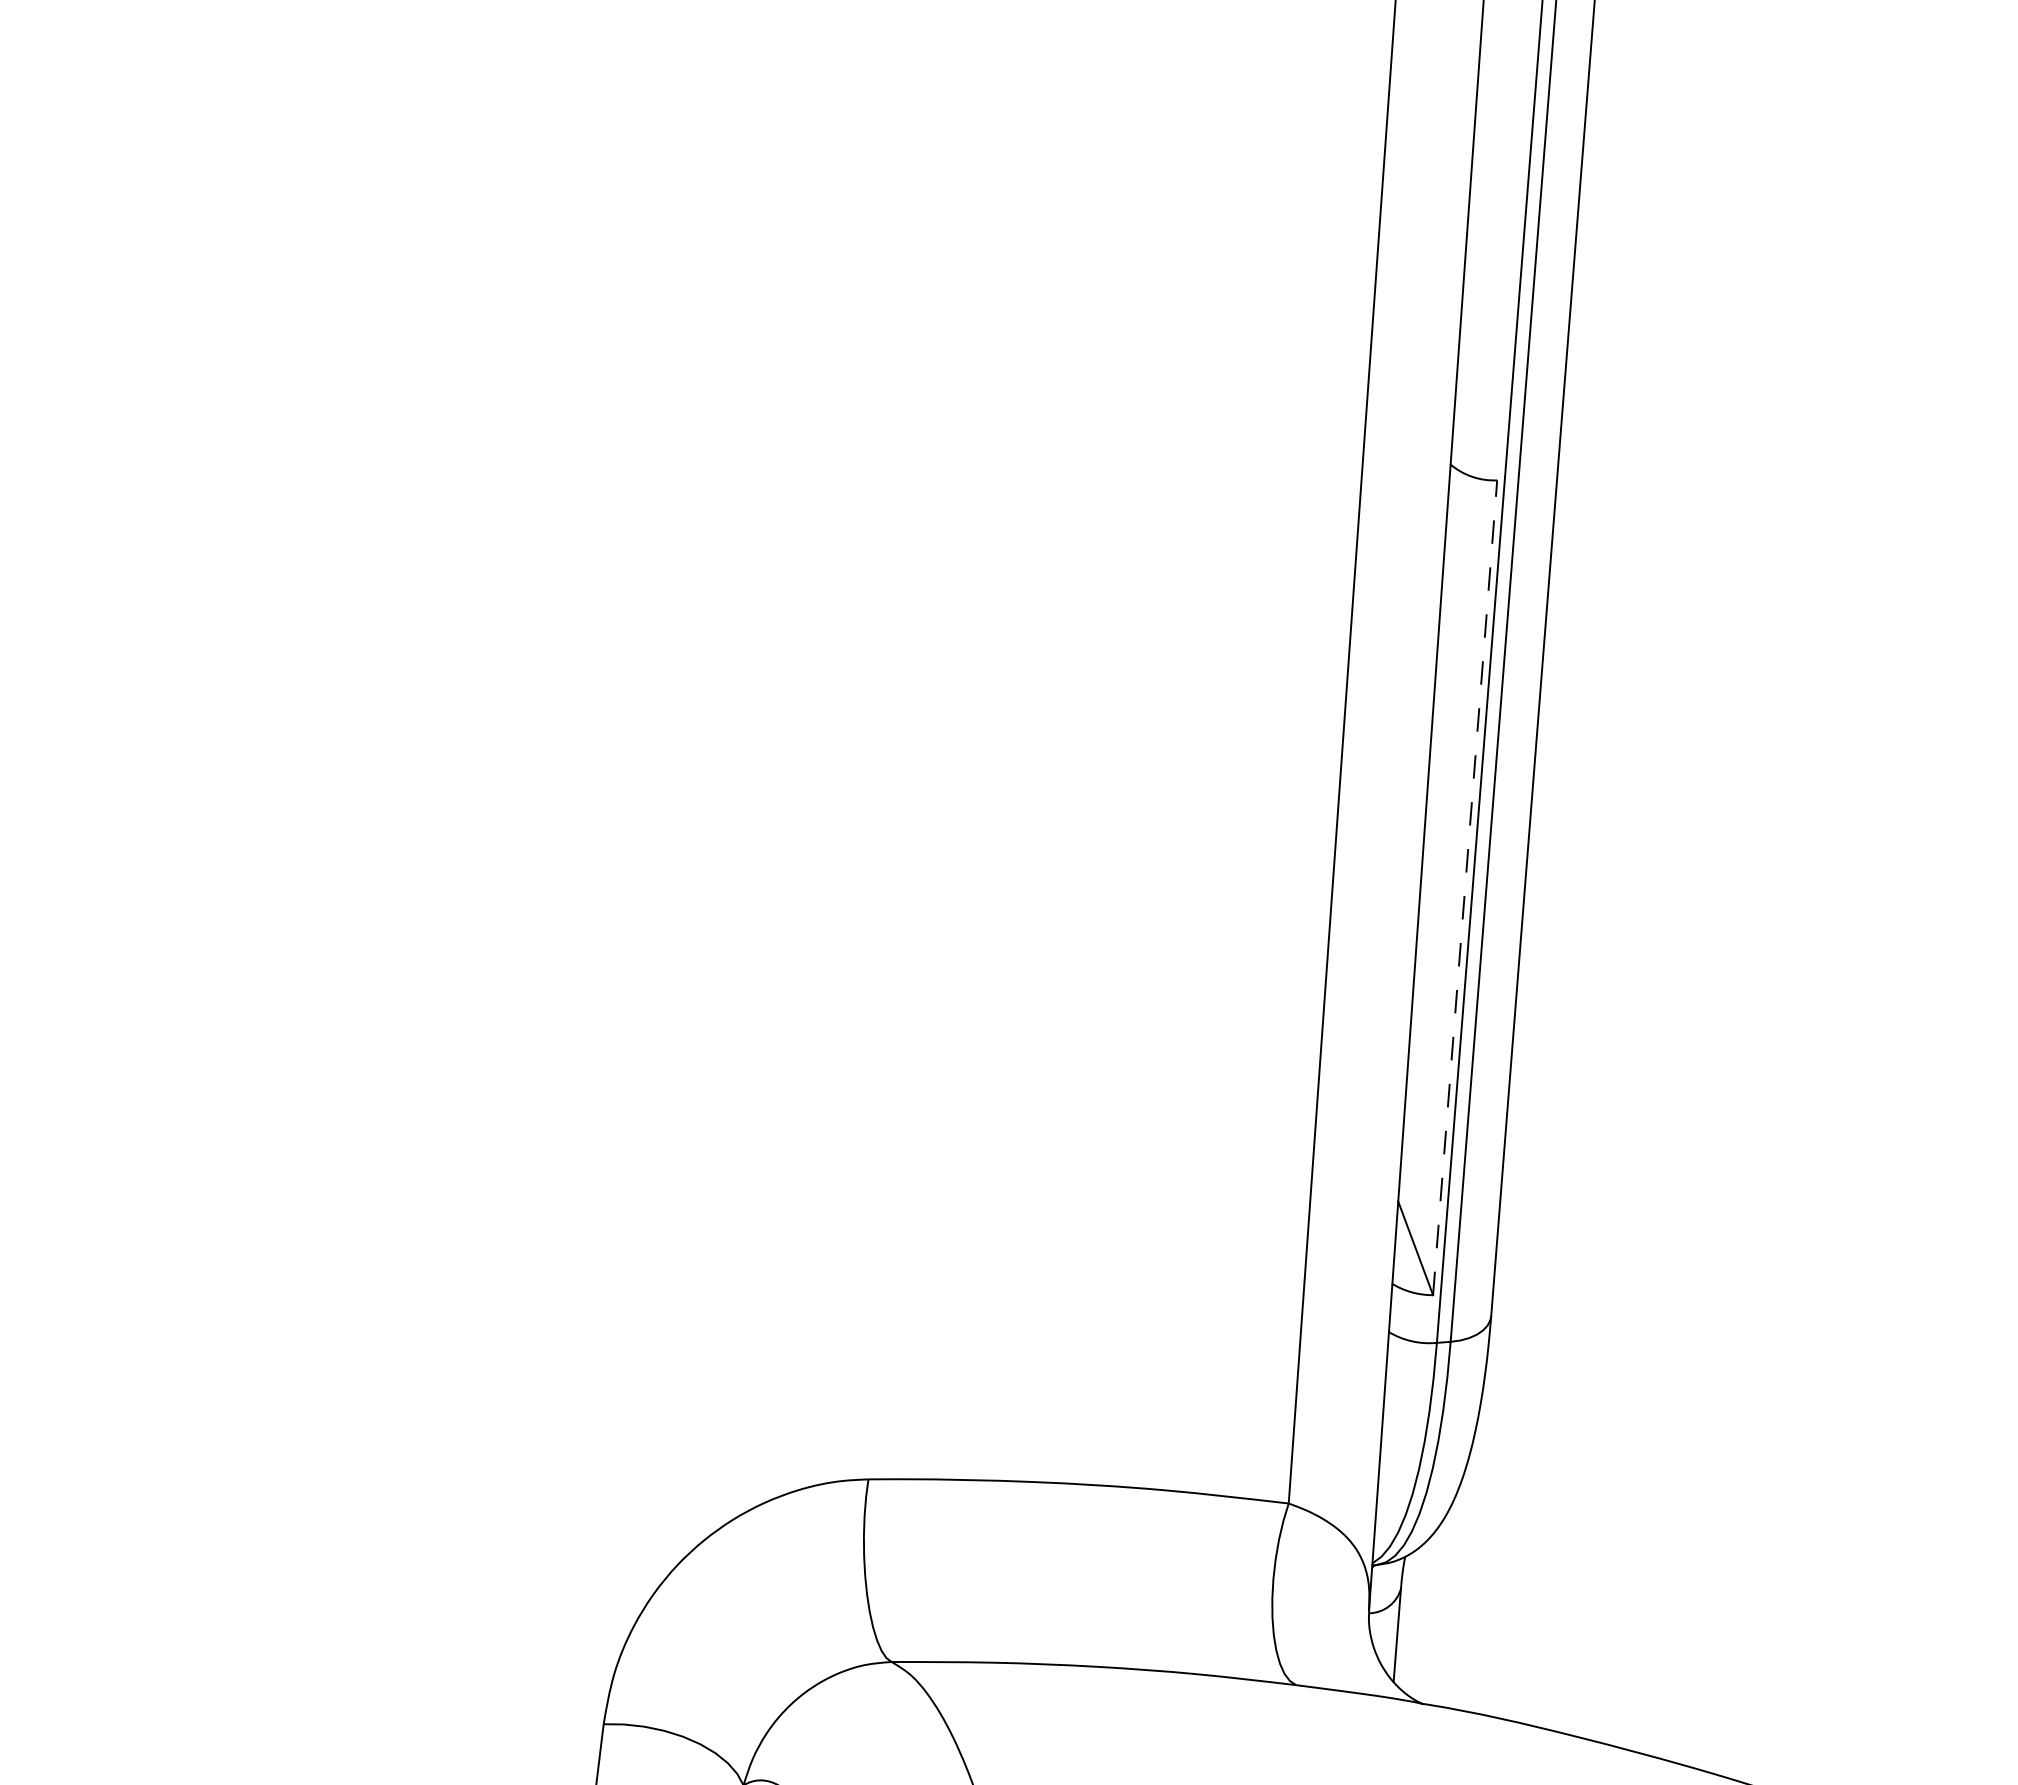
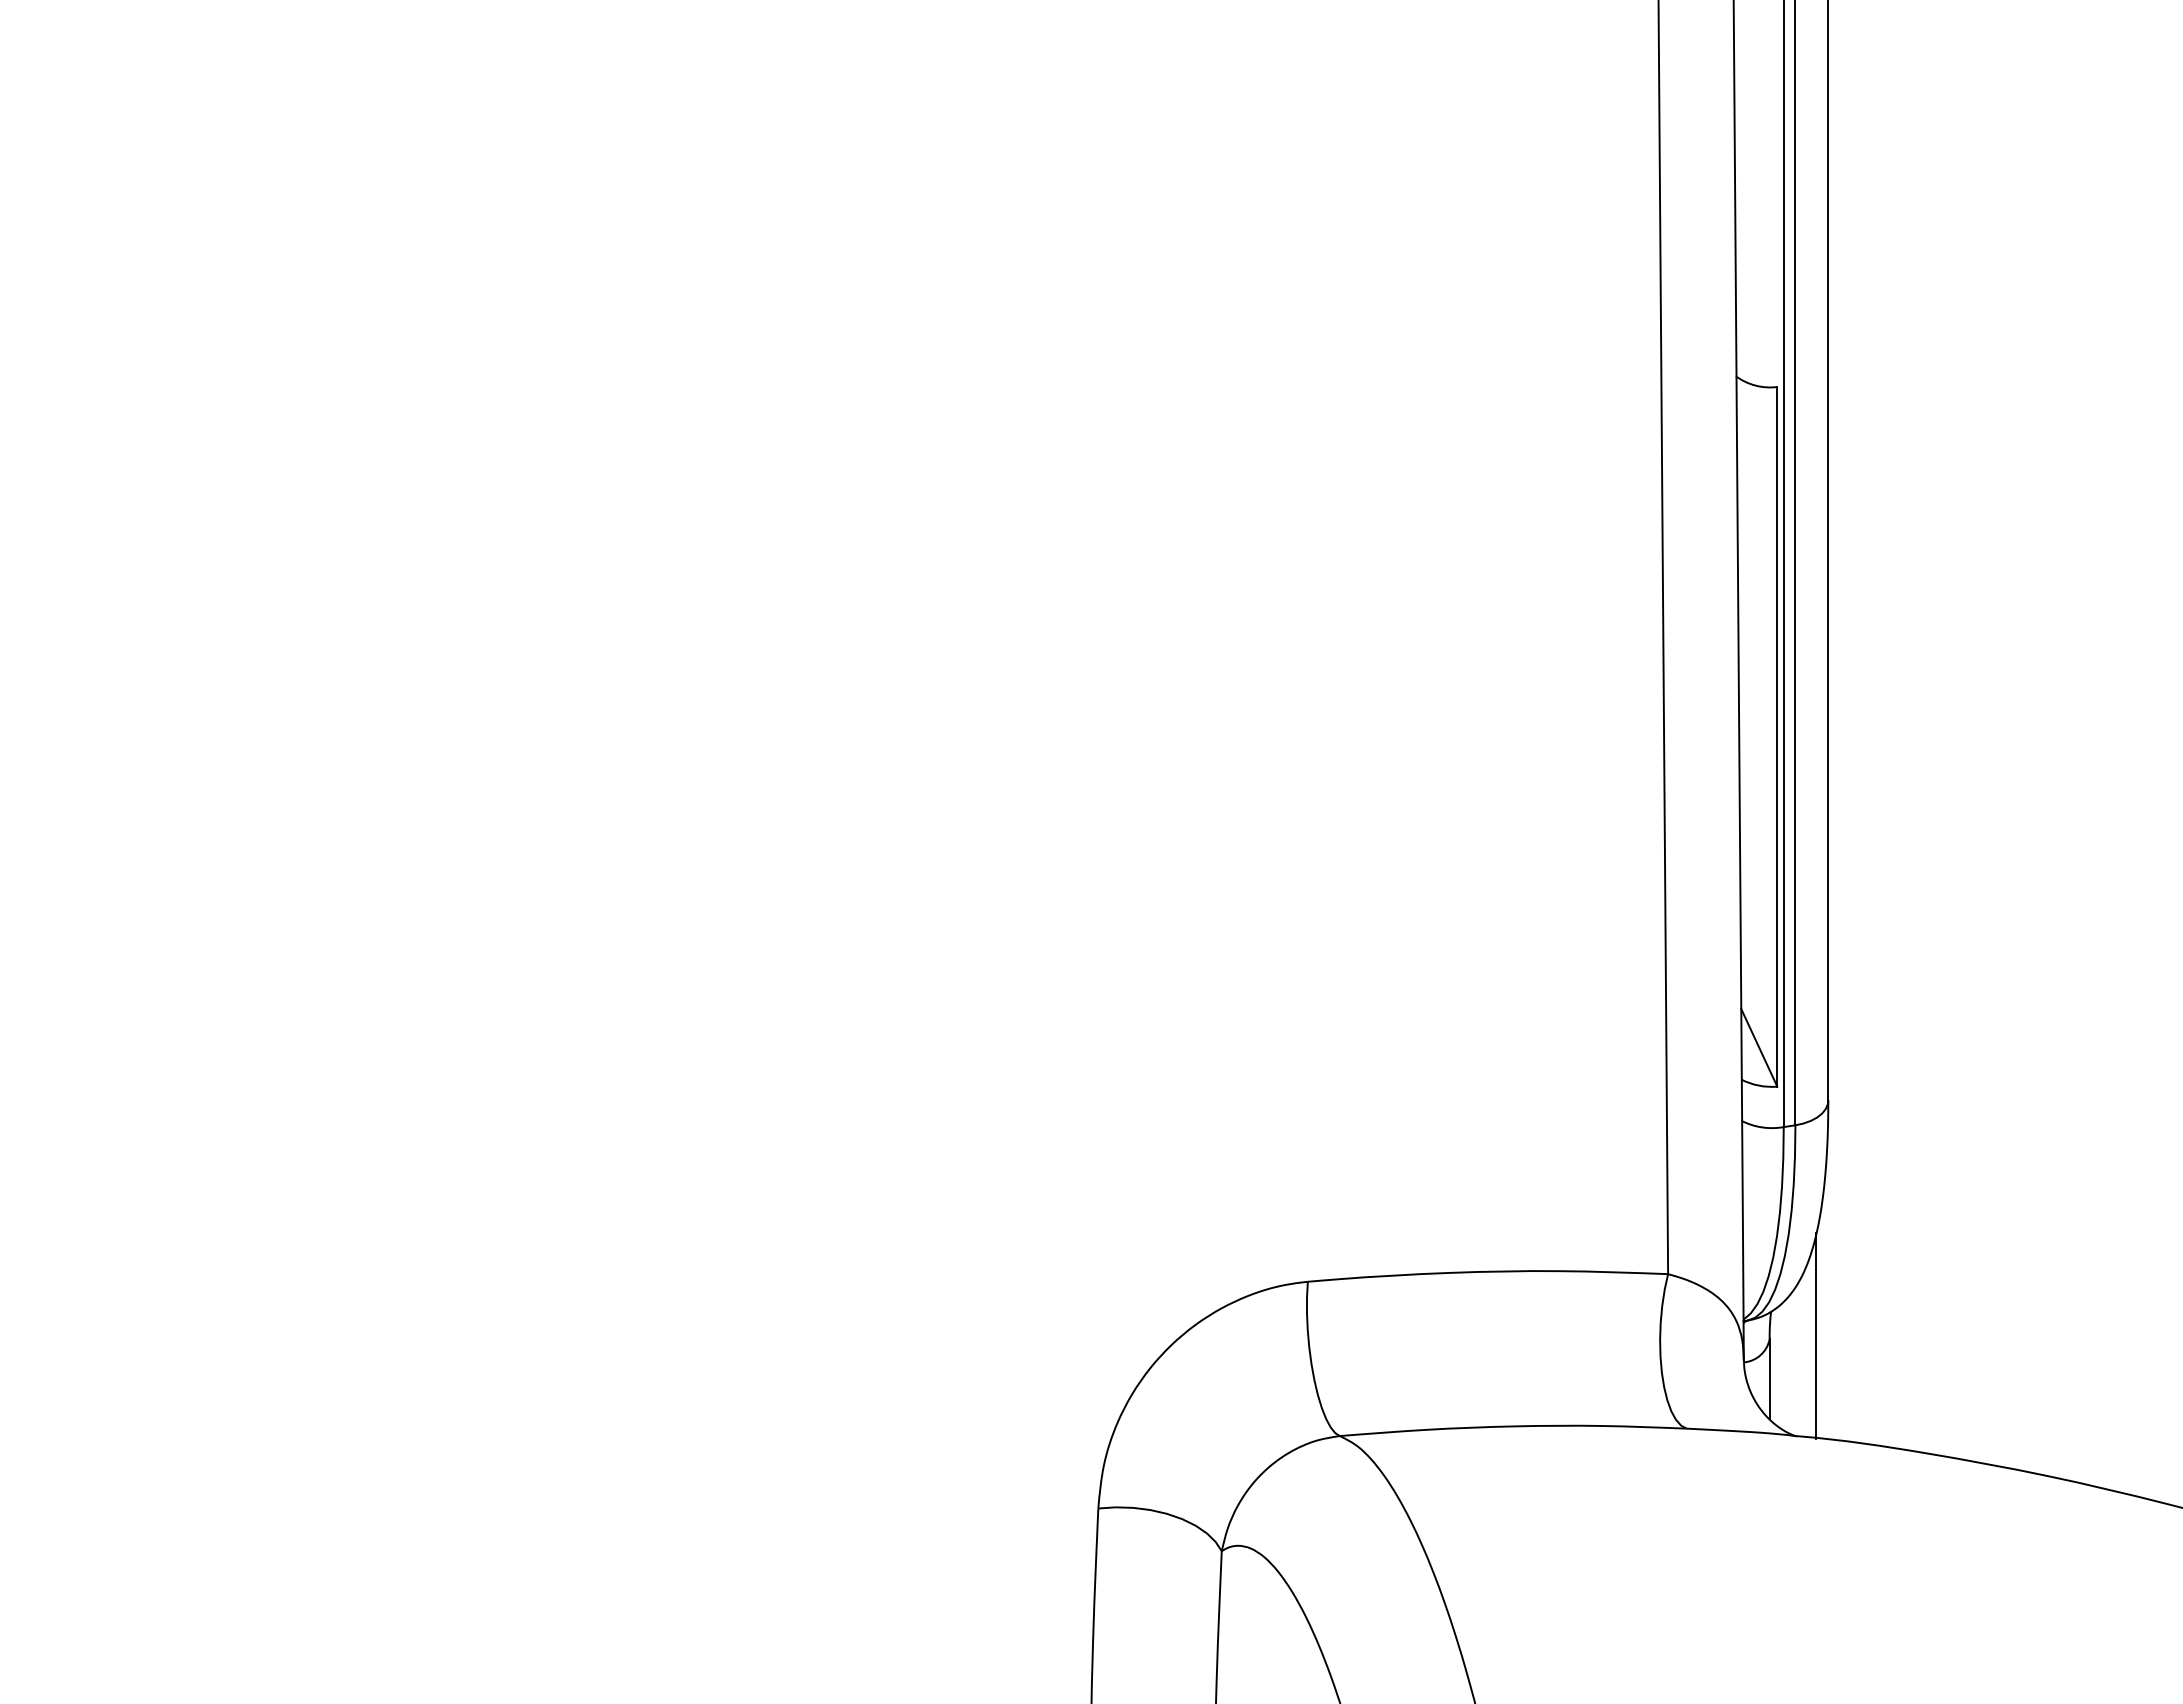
line: (1465, 887) -> (1777, 736), dashed -> solid
line: (1455, 1588) -> (1816, 1335), added

